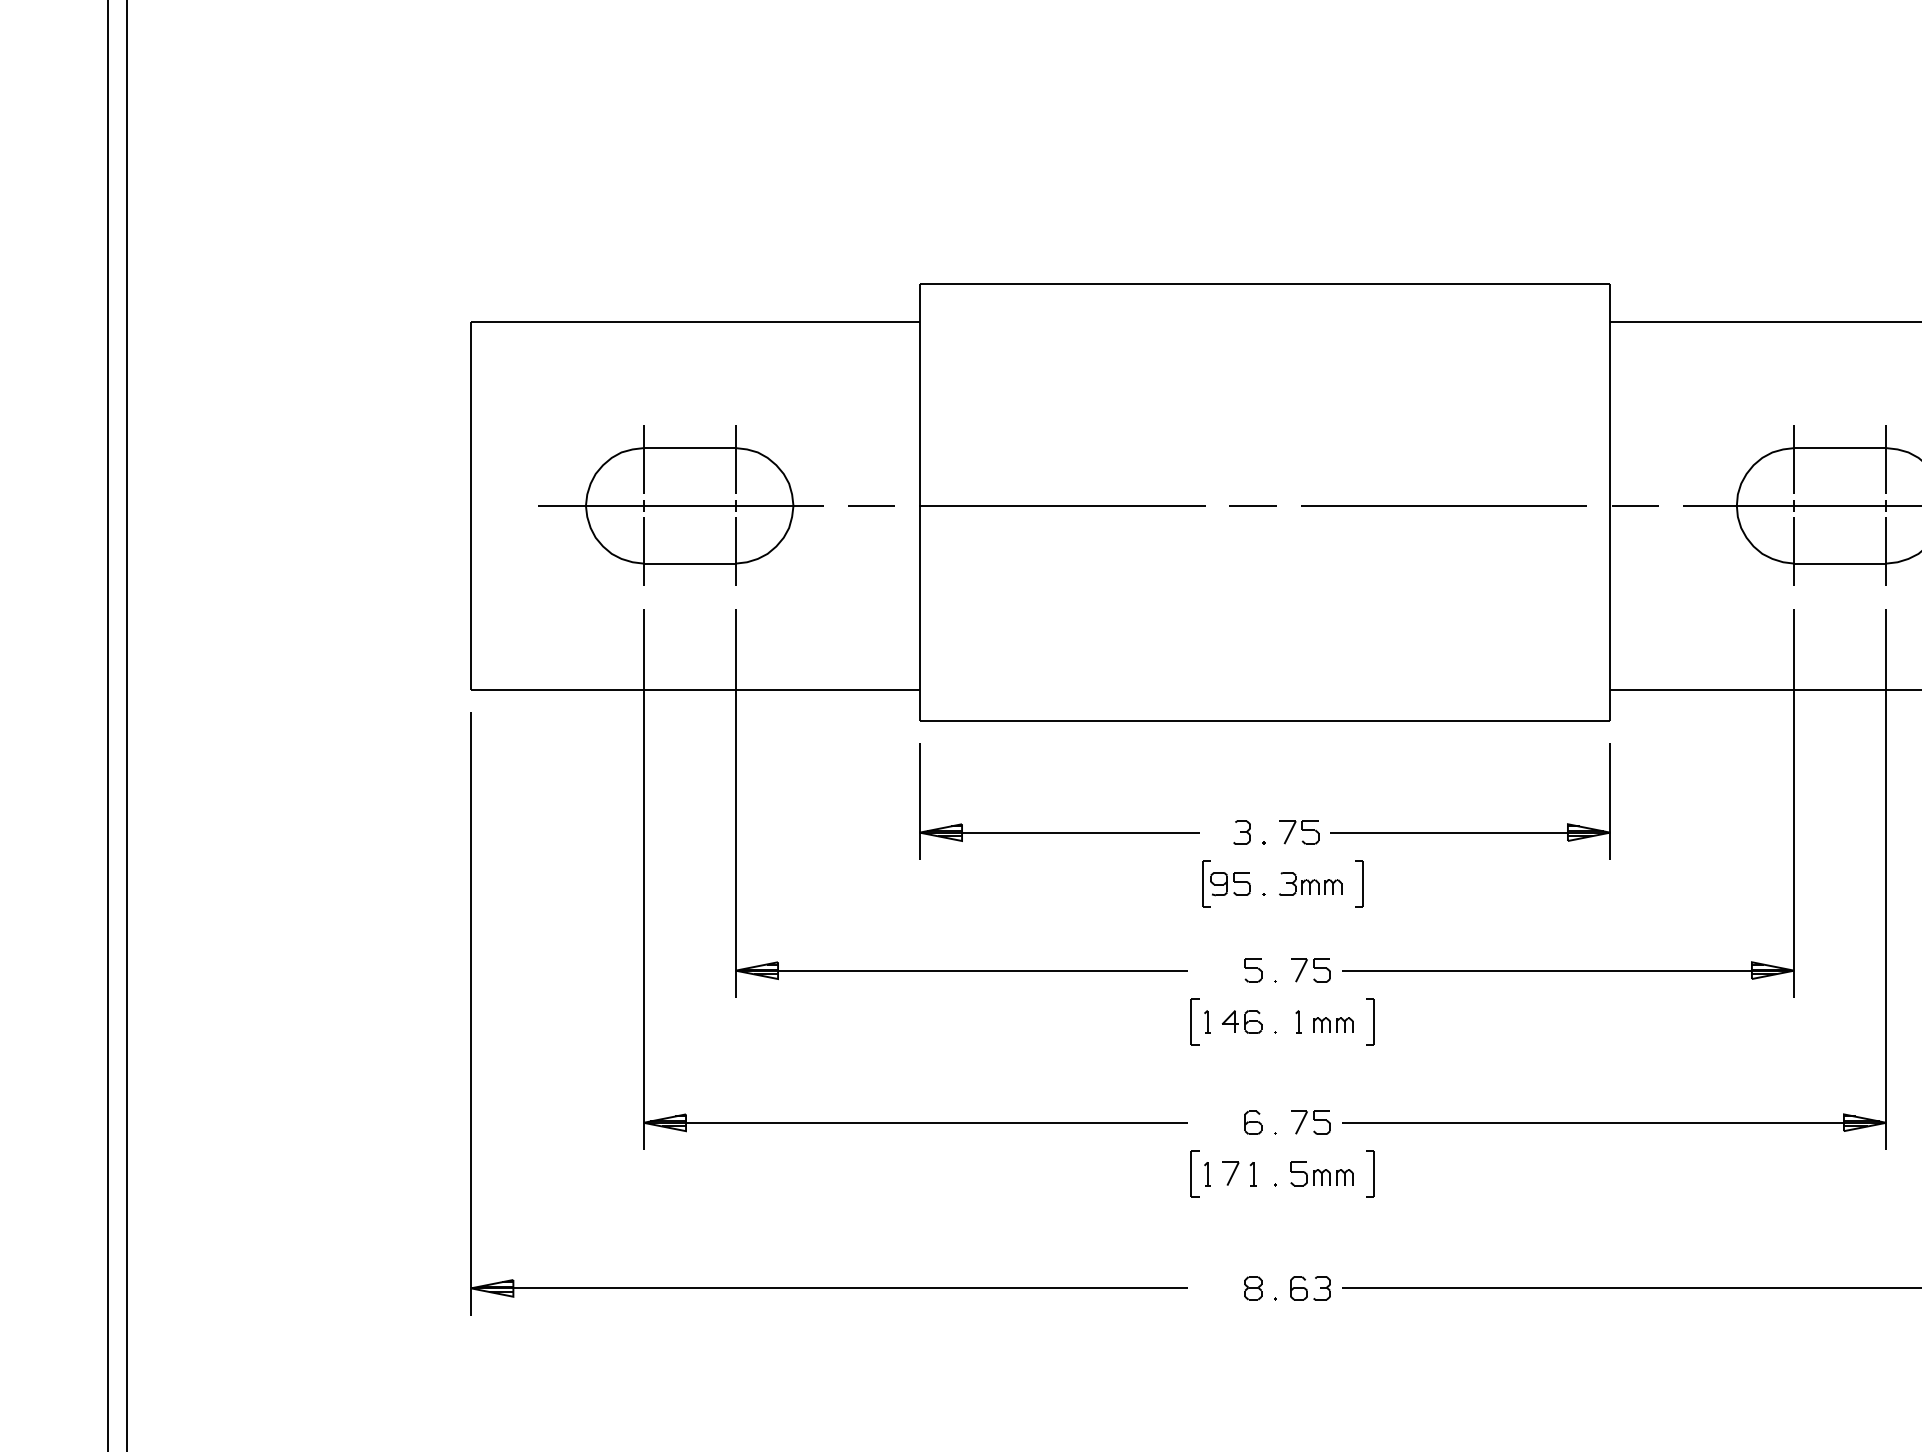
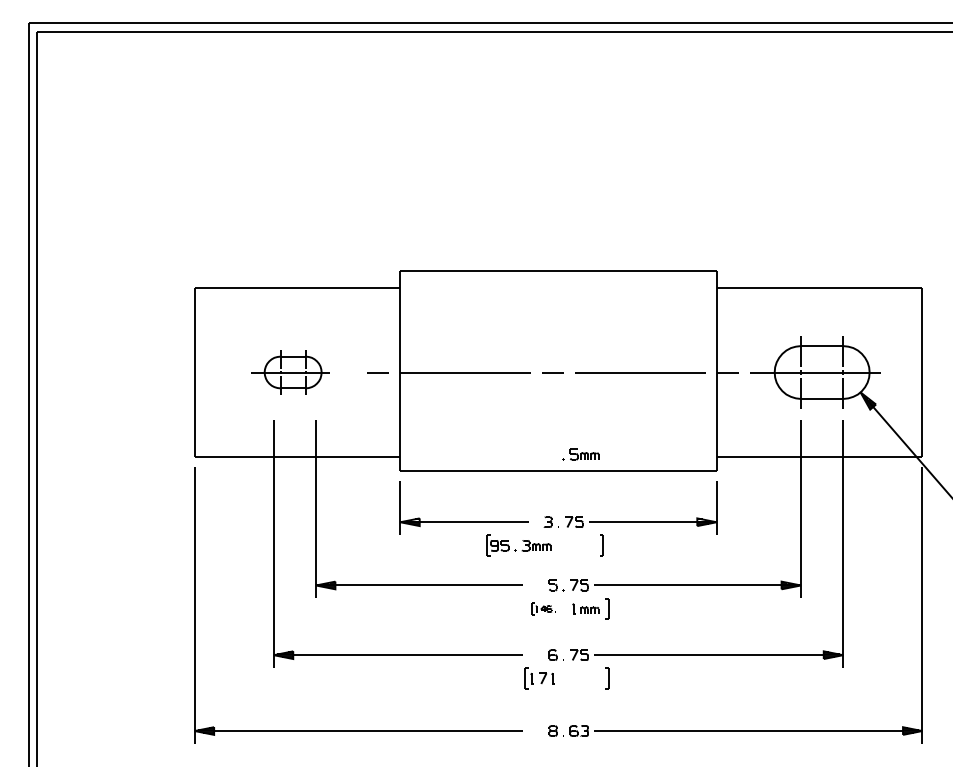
part: (680, 505) -> (290, 372), size x0.6
part: (1271, 883) -> (518, 545), moved
part: (1232, 1020) -> (543, 608), size x0.6
part: (1312, 1173) -> (580, 454), moved

